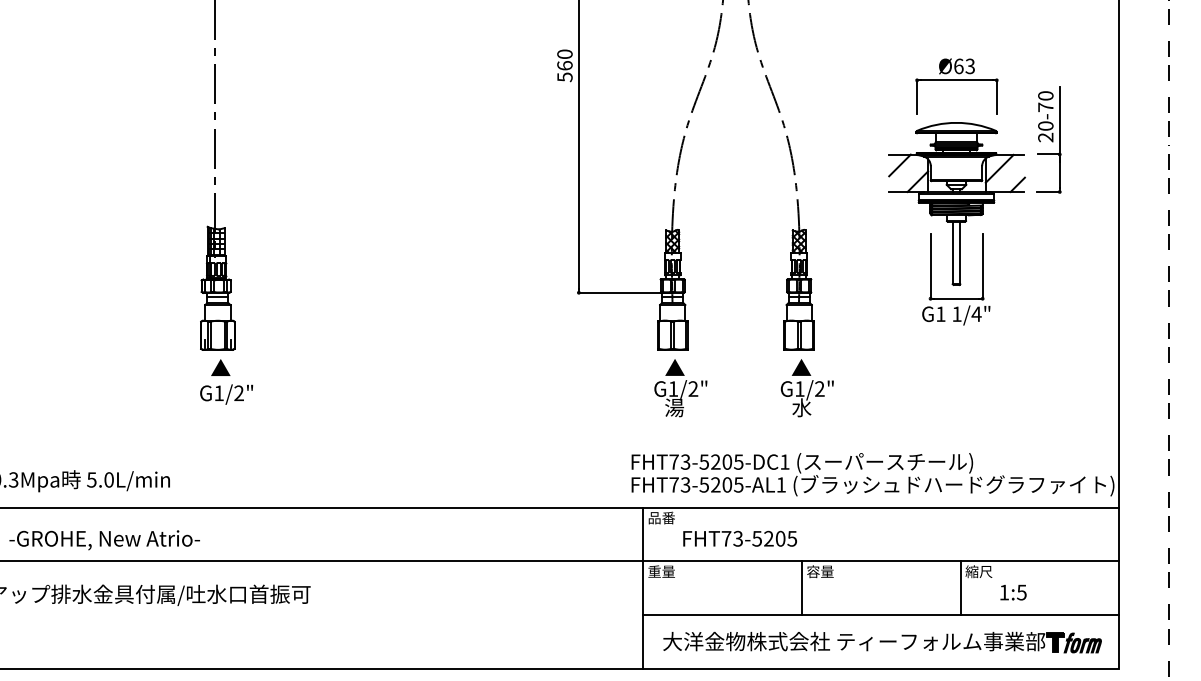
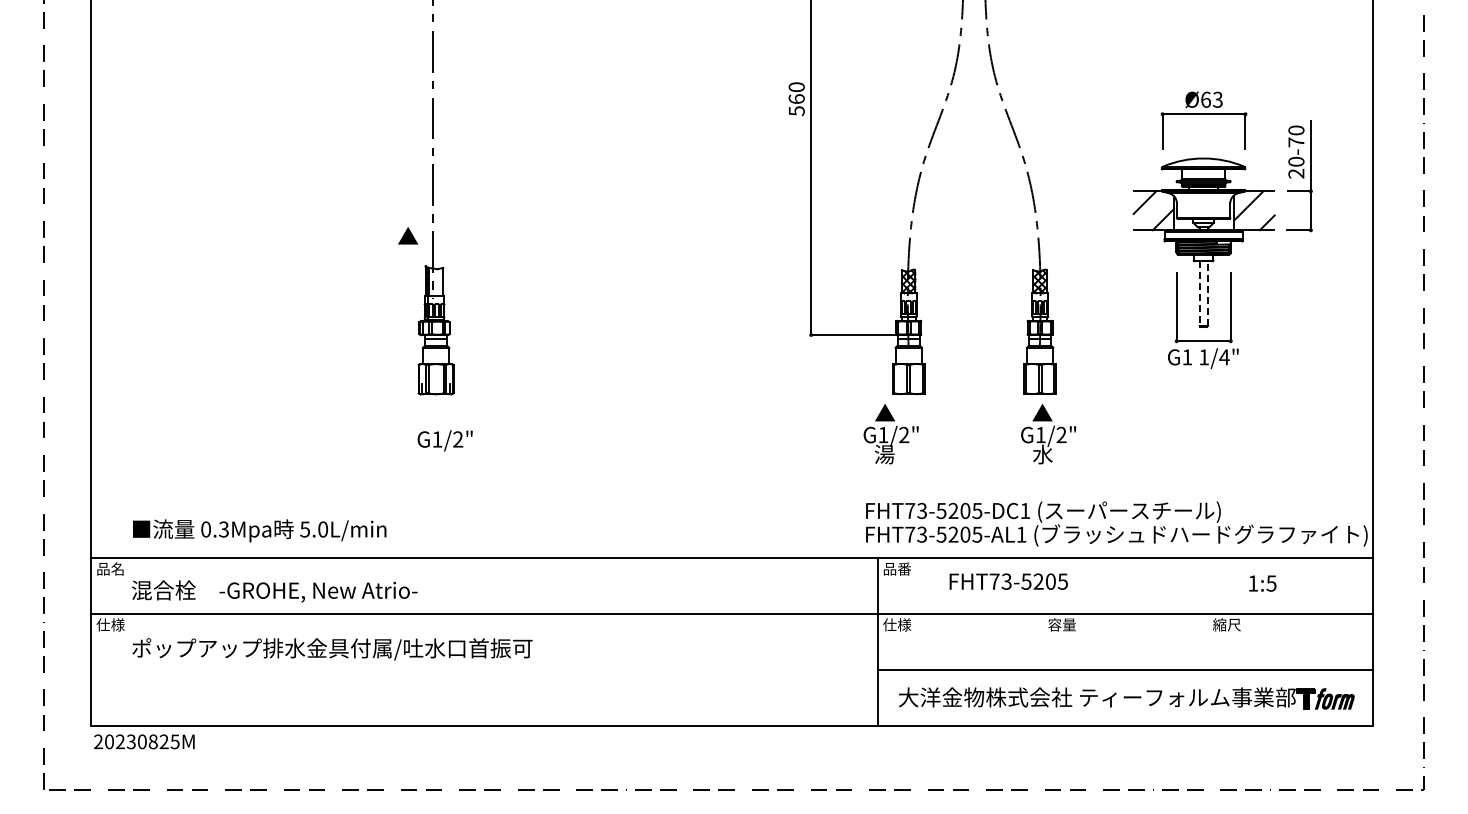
hatch: (217, 242) -> (435, 282), removed
line: (960, 252) -> (1207, 293), solid -> dashed
line: (952, 253) -> (1199, 294), solid -> dashed
text: (221, 367) -> (408, 235), moved
text: (680, 388) -> (890, 434), moved
text: (739, 538) -> (1008, 581), moved
text: (661, 571) -> (897, 624), 重量 -> 仕様
line: (801, 588) -> (1042, 642), removed
line: (960, 588) -> (1207, 642), removed
text: (1013, 592) -> (1262, 583), moved

